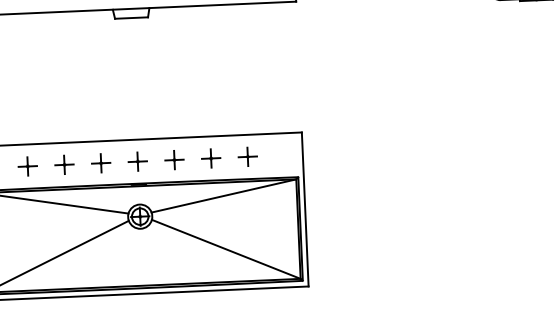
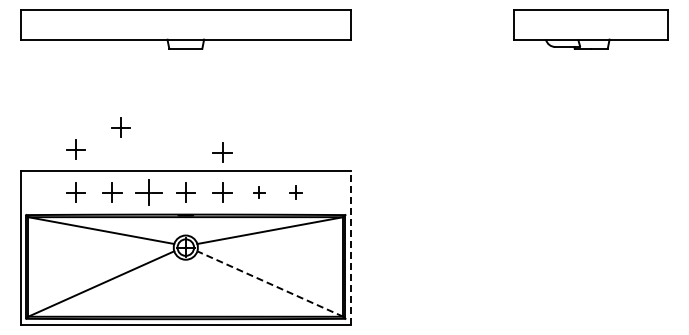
part: (69, 99) -> (120, 127), added
part: (172, 120) -> (222, 152), added
part: (25, 123) -> (75, 149), added
part: (247, 156) -> (295, 192), size x0.7
part: (210, 158) -> (258, 192), size x0.6
part: (100, 163) -> (148, 192), size x1.4
line: (304, 209) -> (350, 247), solid -> dashed
line: (226, 249) -> (270, 284), solid -> dashed

